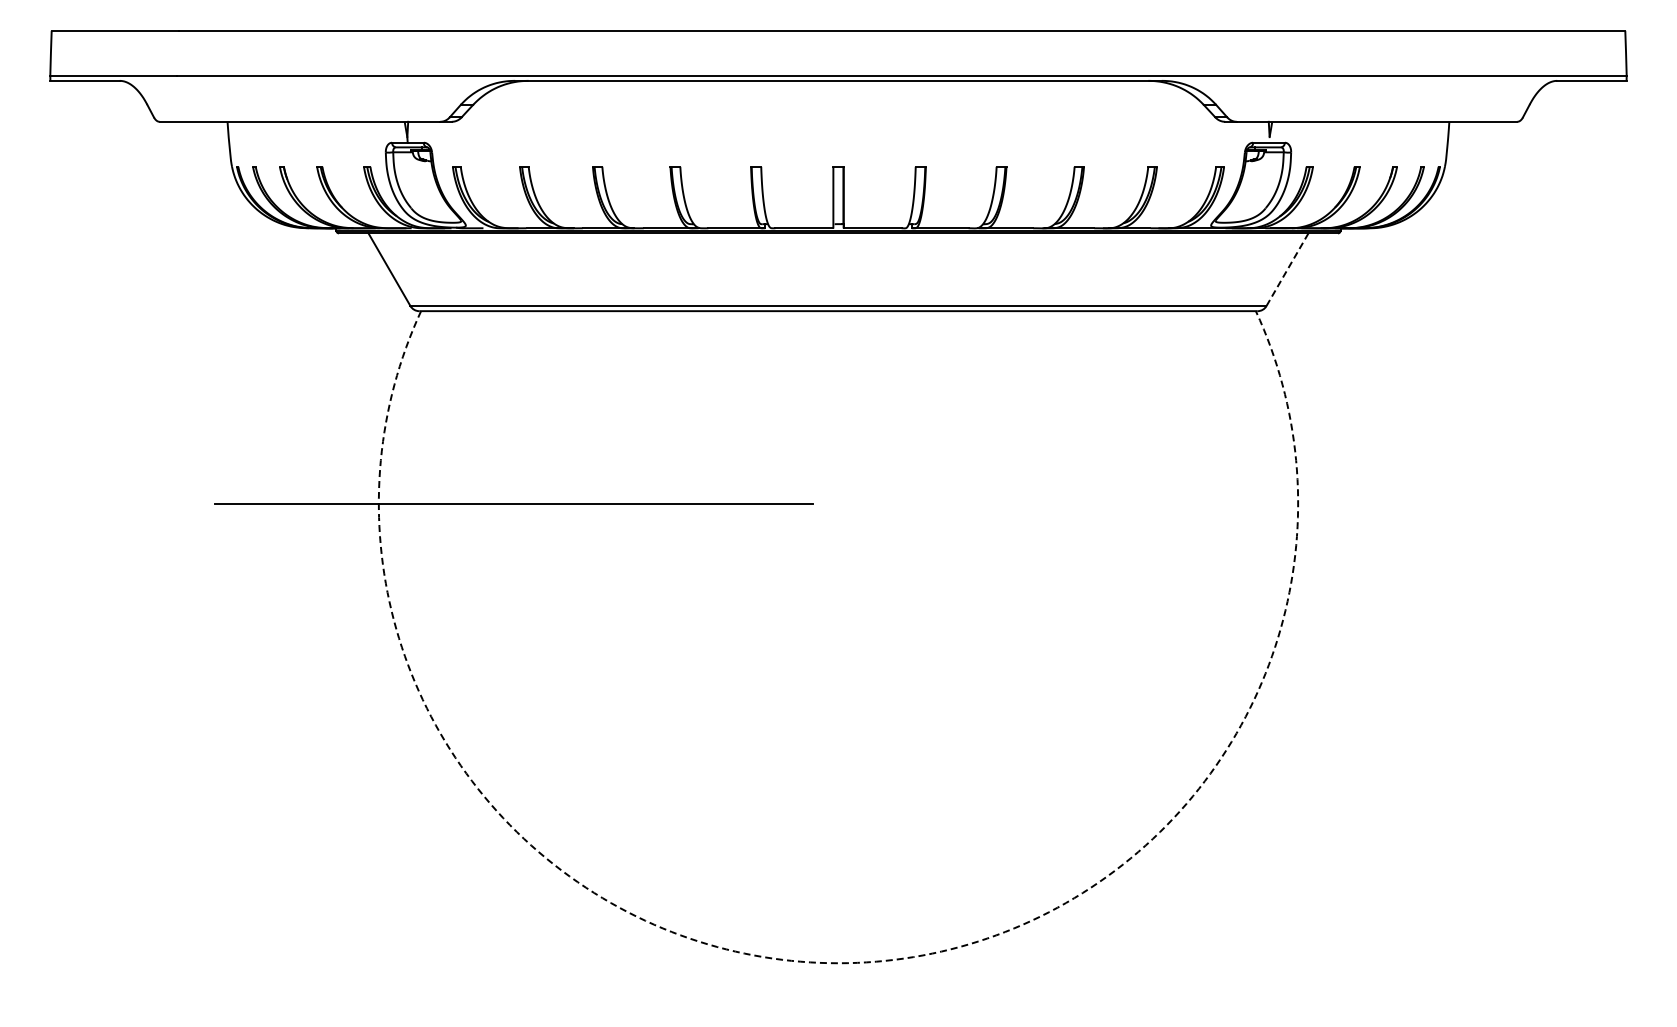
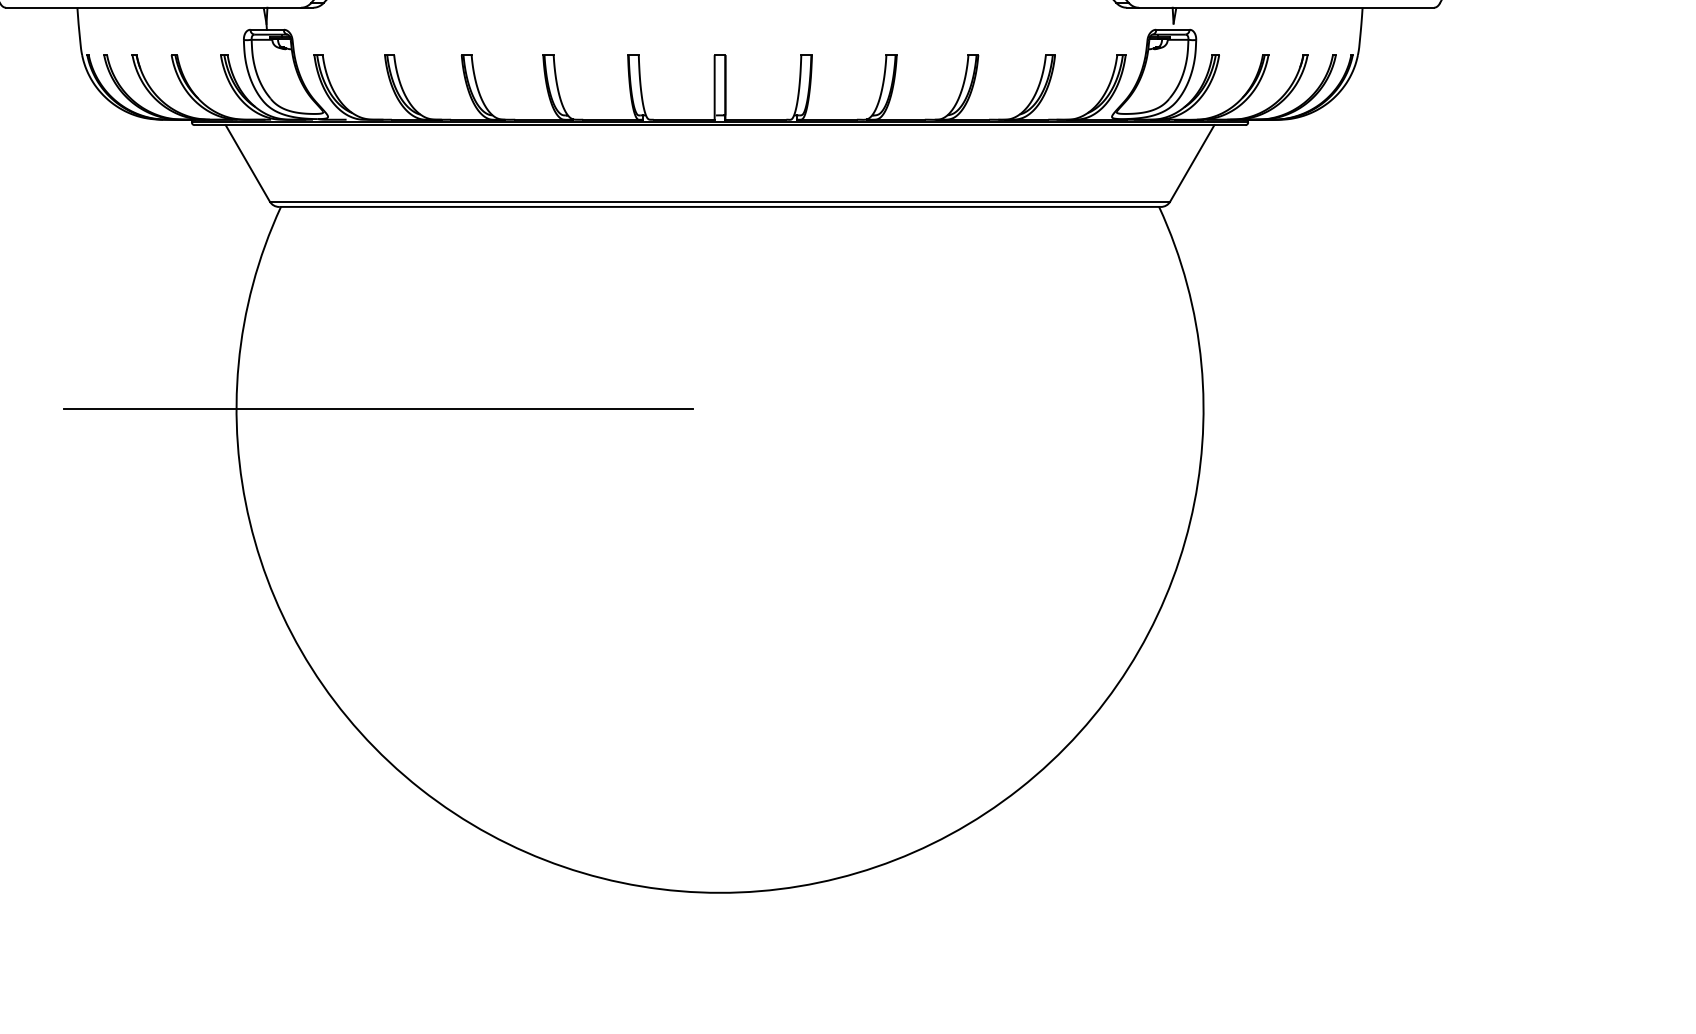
line: (1287, 269) -> (1192, 163), dashed -> solid
arc: (838, 963) -> (720, 893), dashed -> solid

